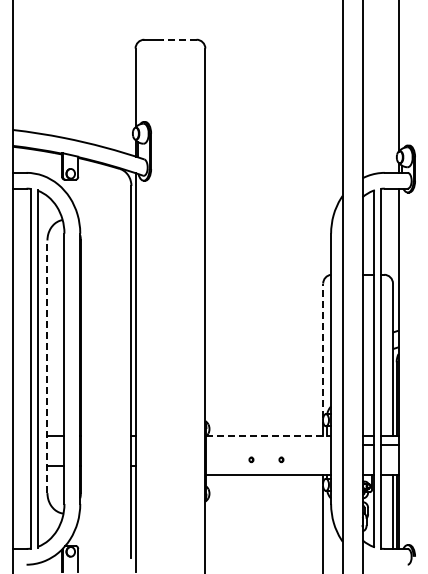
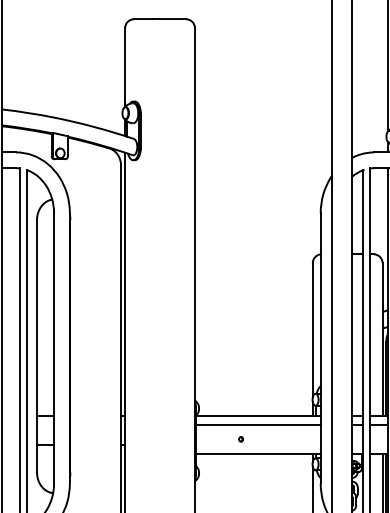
line: (180, 39) -> (170, 19), dashed -> solid
line: (323, 350) -> (313, 330), dashed -> solid
line: (47, 366) -> (37, 346), dashed -> solid
line: (269, 436) -> (259, 416), dashed -> solid
line: (268, 445) -> (258, 425), added
part: (281, 459) -> (271, 439), removed

